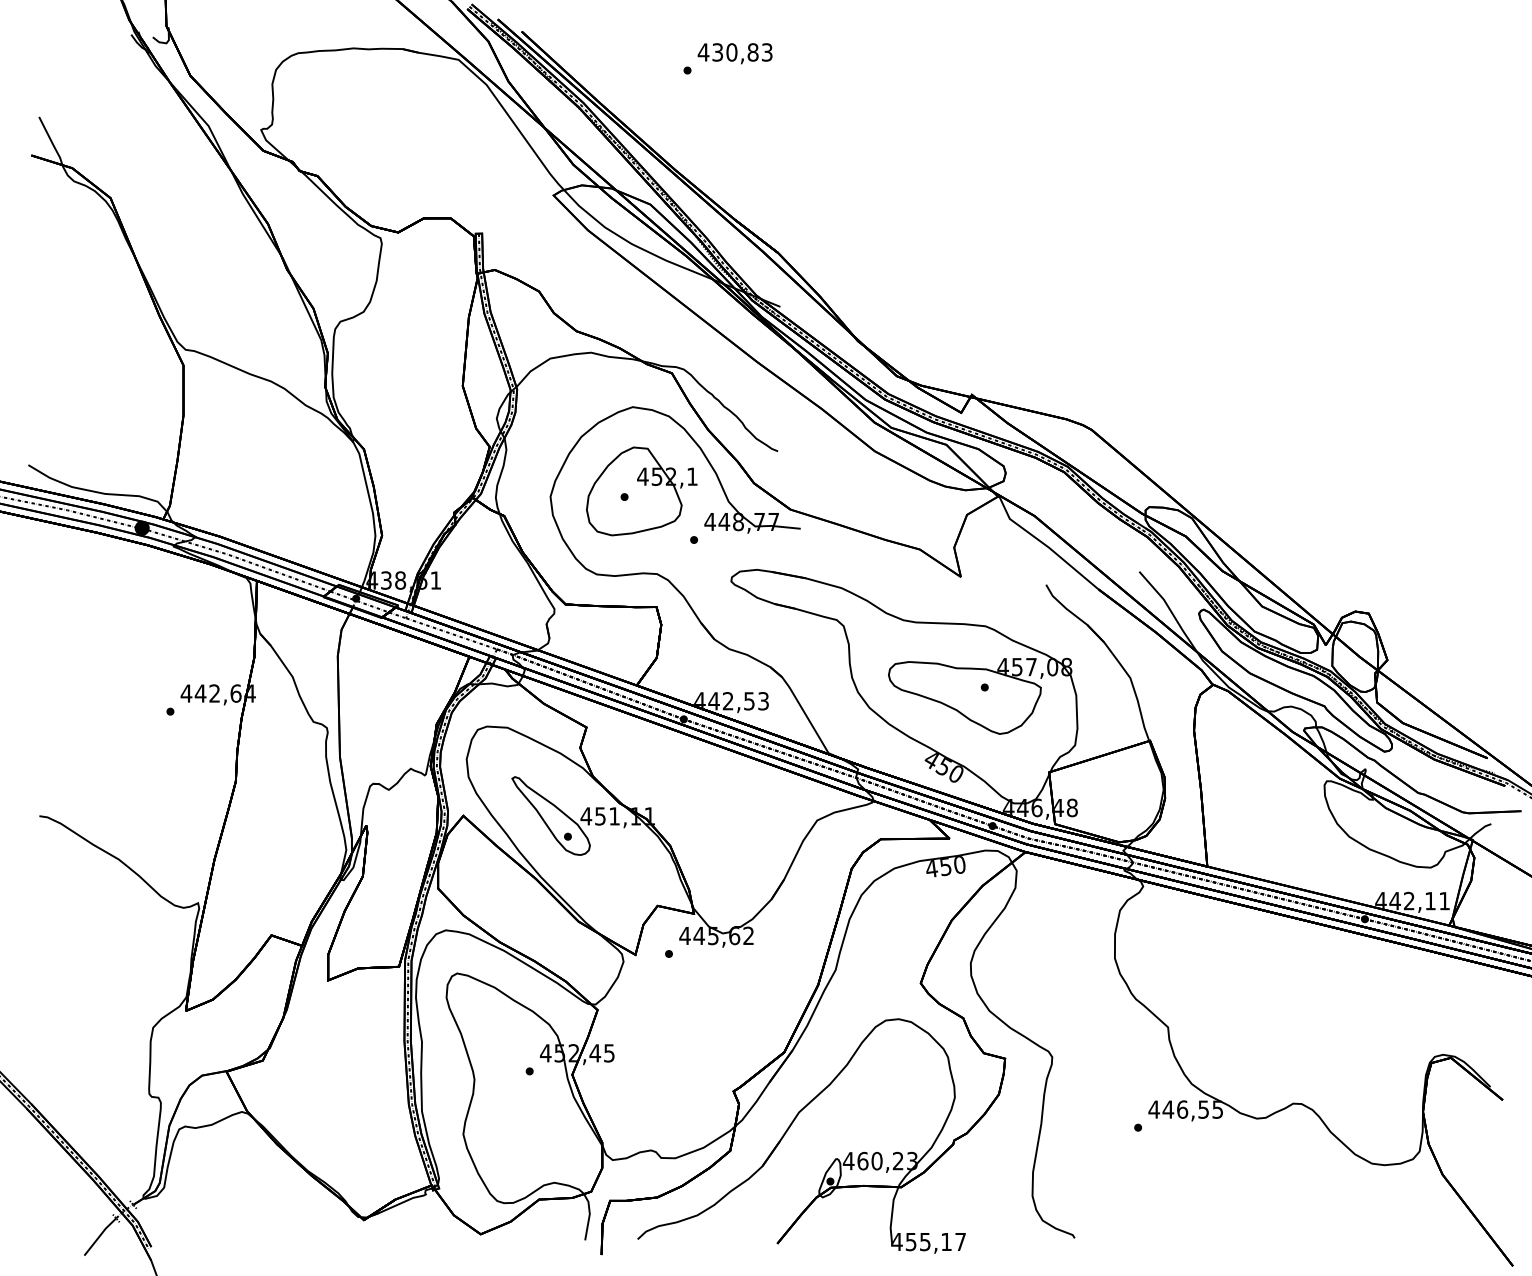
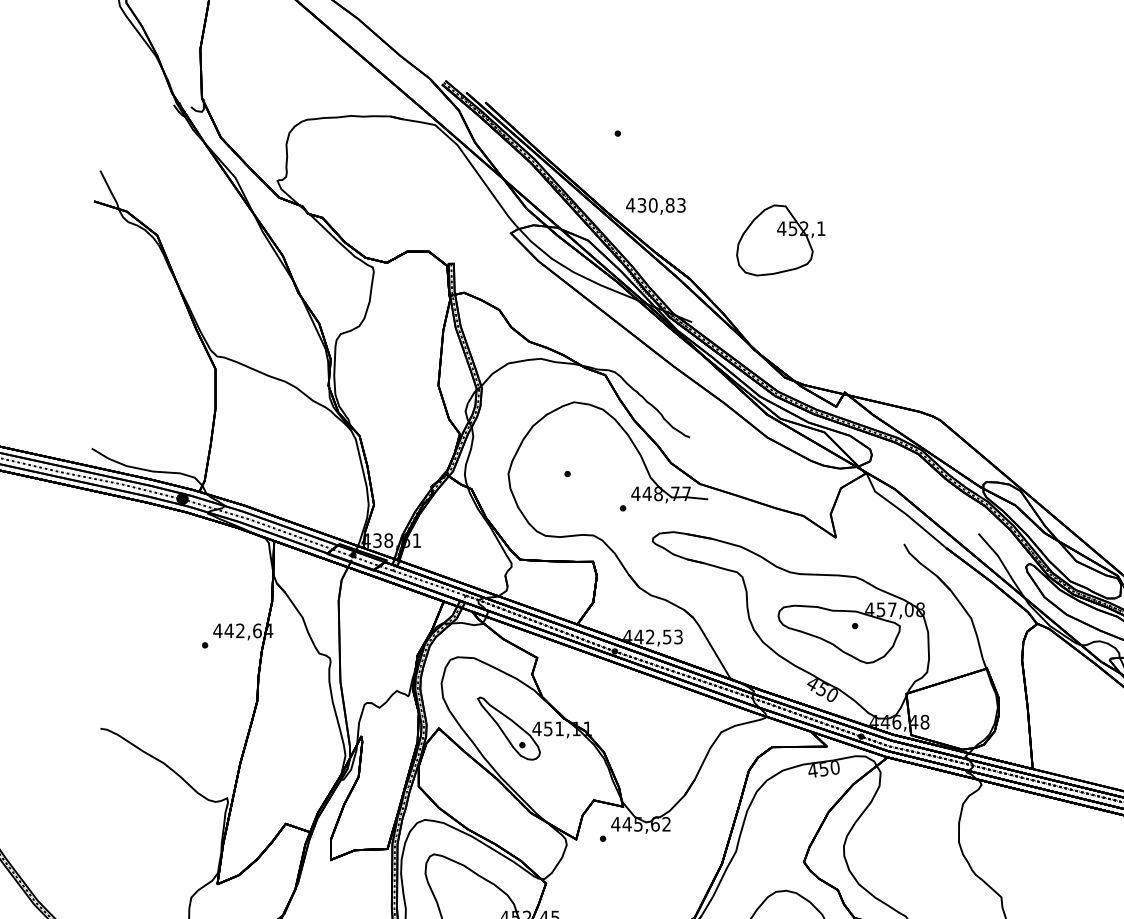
text: (734, 53) -> (655, 206), moved
part: (641, 491) -> (780, 240), moved

